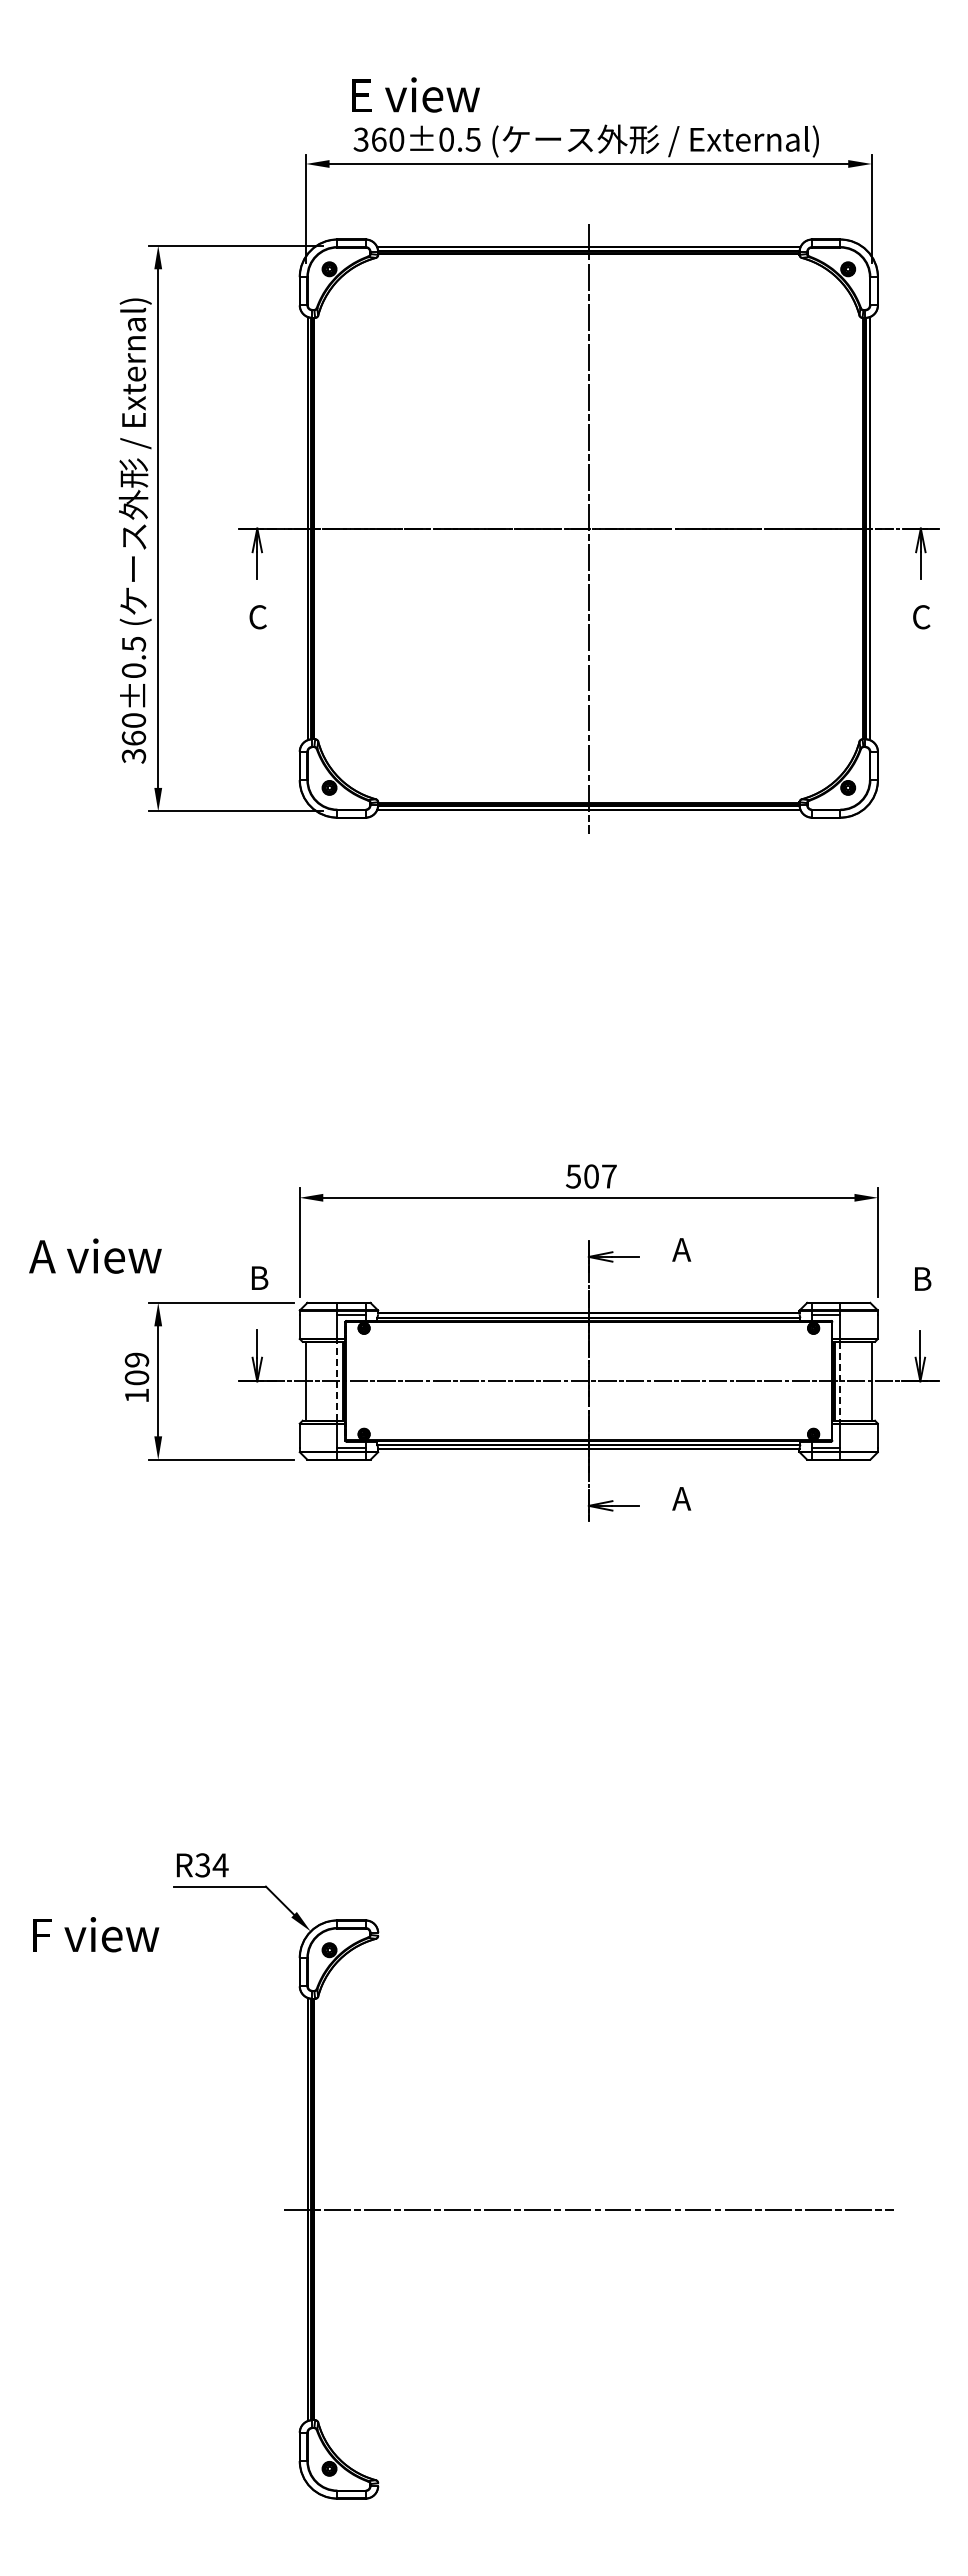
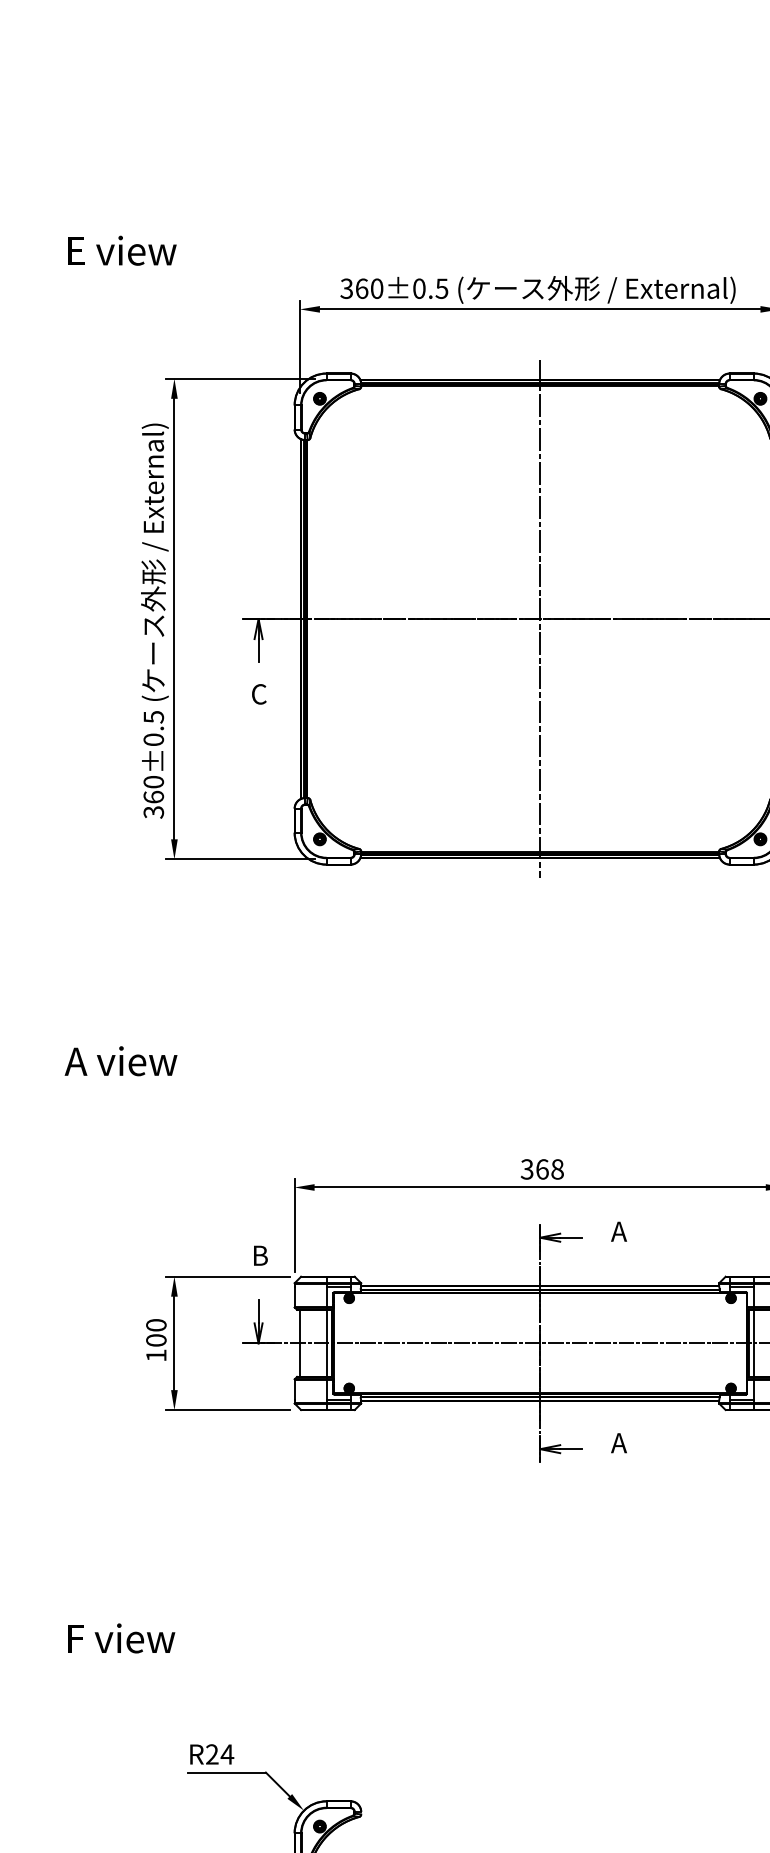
text: (415, 94) -> (121, 250), moved
text: (591, 1176) -> (542, 1169), 507 -> 368
text: (95, 1255) -> (121, 1060), moved
text: (136, 1359) -> (155, 1324), 109 -> 100
line: (337, 1380) -> (326, 1342), dashed -> solid
line: (840, 1381) -> (753, 1343), dashed -> solid
text: (202, 1865) -> (212, 1754), R34 -> R24
text: (96, 1934) -> (121, 1638), moved

